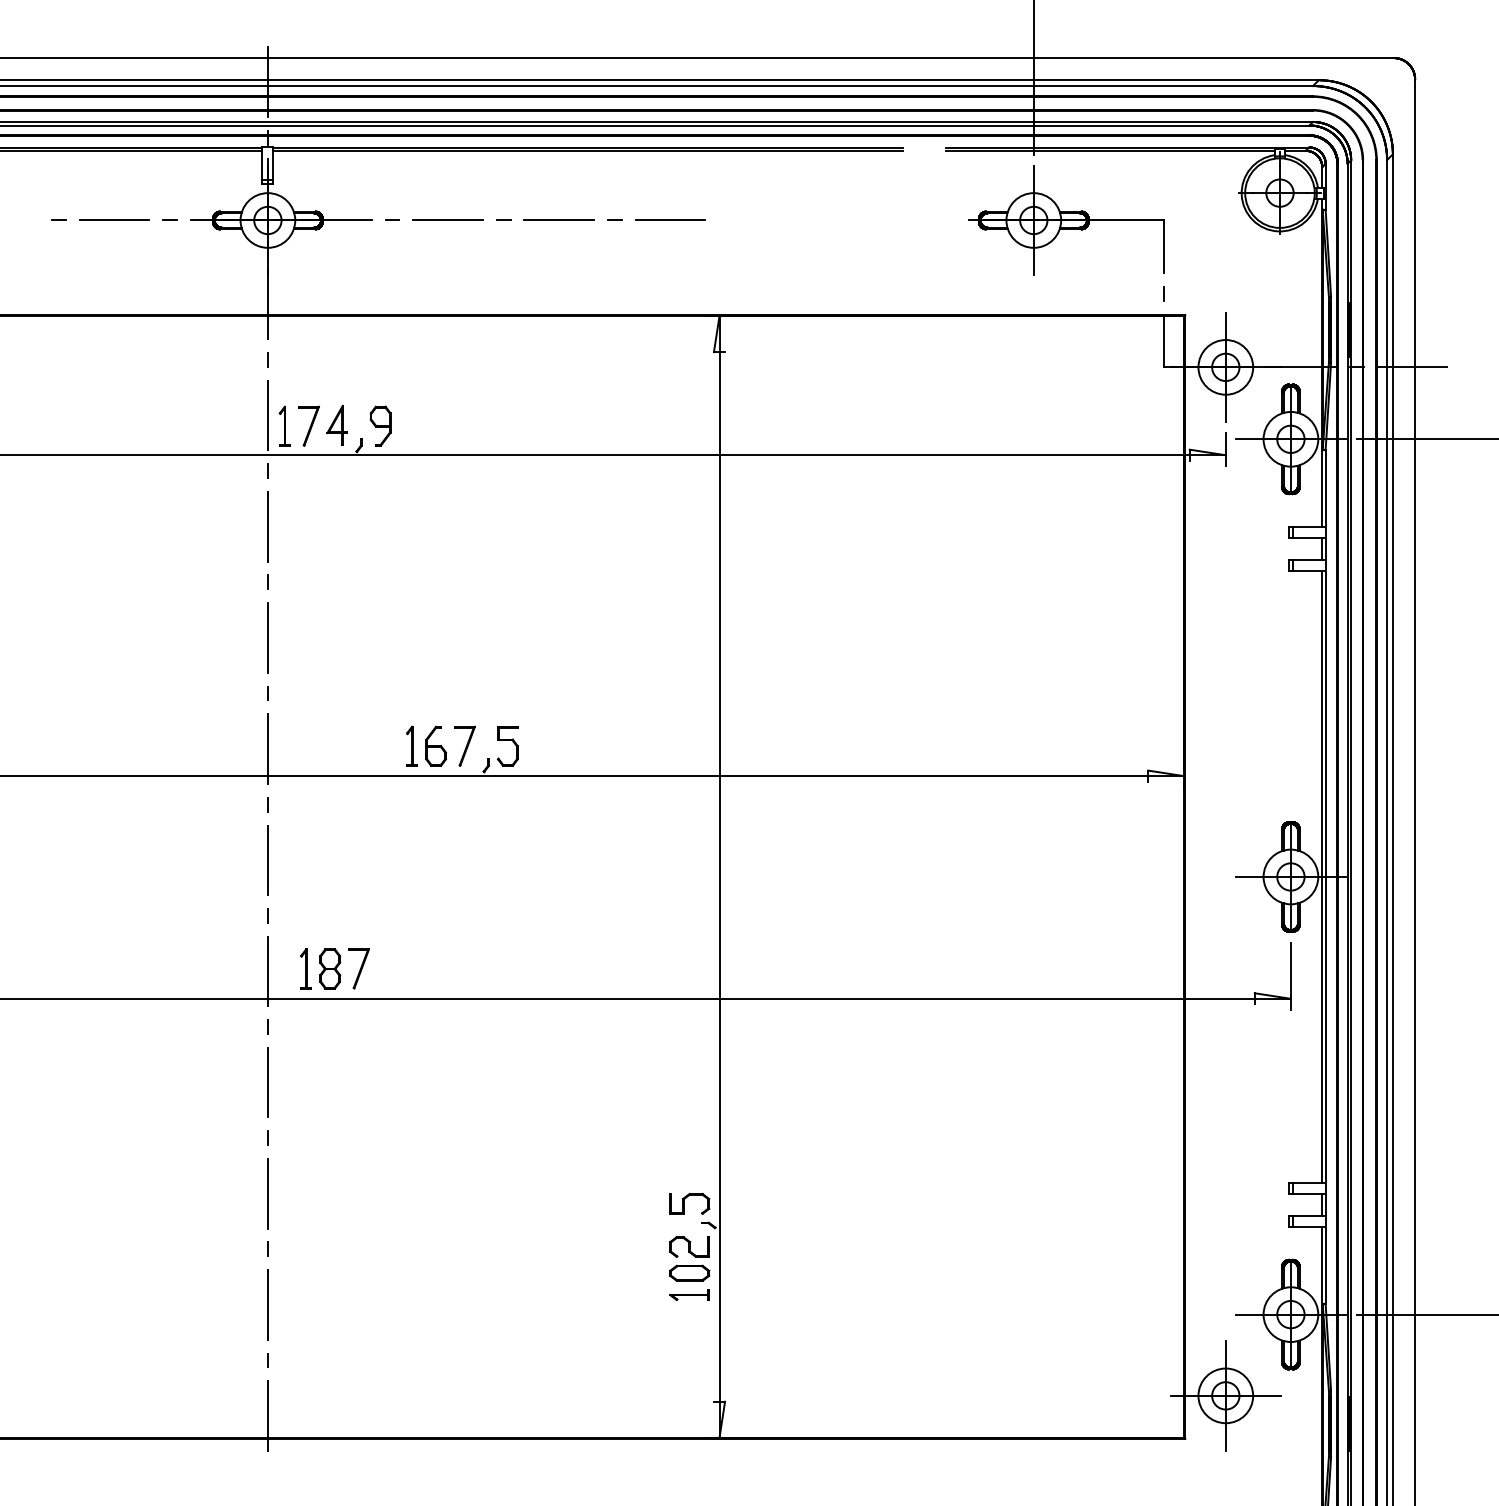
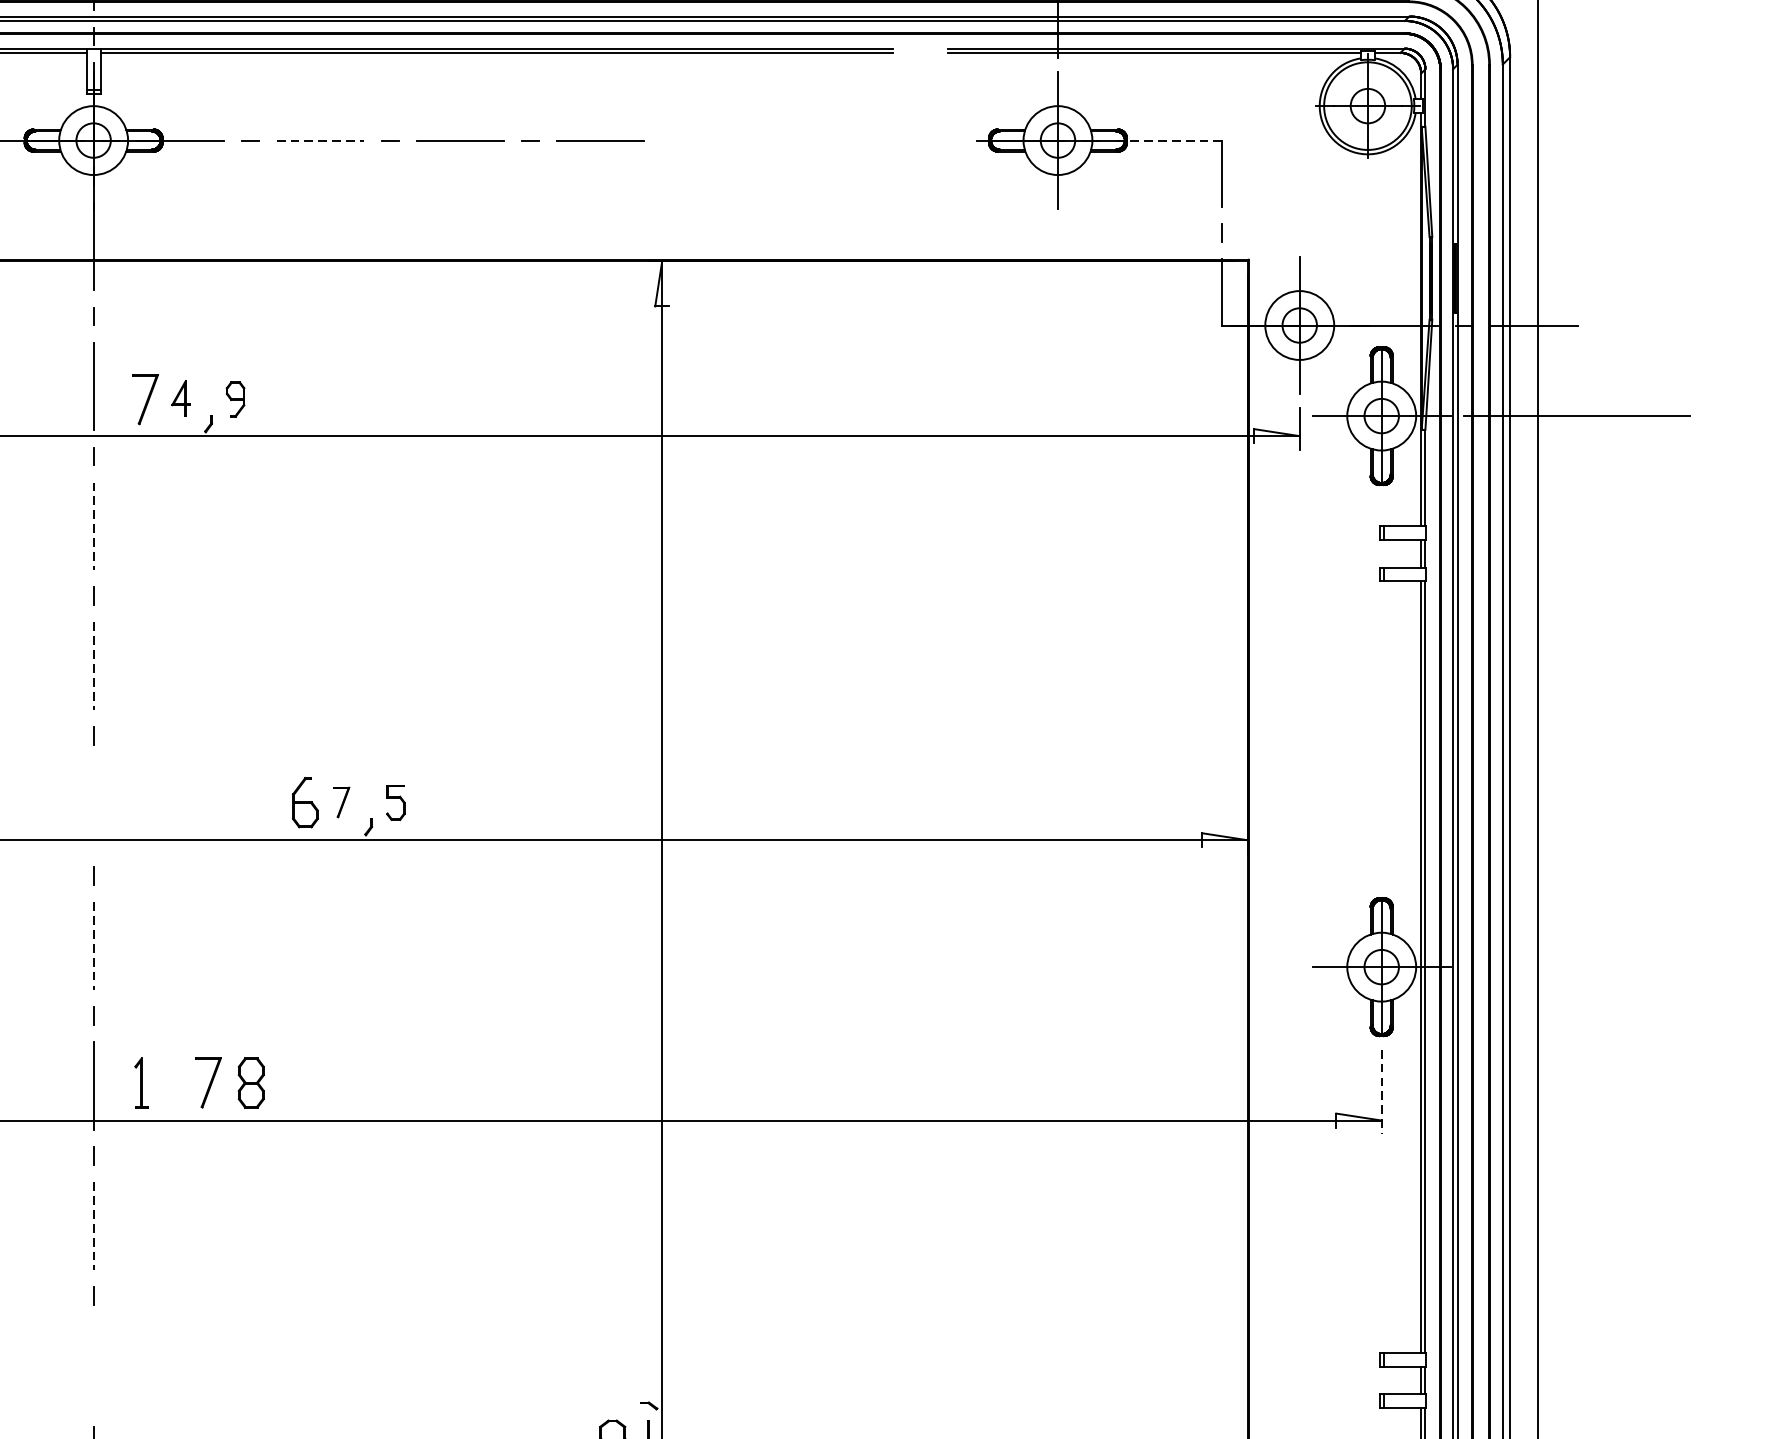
line: (448, 220) -> (321, 140), solid -> dashed
line: (1122, 220) -> (1169, 140), solid -> dashed
part: (336, 424) -> (180, 397), size x0.7
part: (284, 425) -> (114, 398), removed
part: (380, 425) -> (235, 398), size x0.7
line: (267, 526) -> (93, 525), solid -> dashed
line: (267, 637) -> (93, 665), solid -> dashed
part: (411, 745) -> (274, 801), removed
part: (464, 745) -> (341, 801), size x0.6
part: (507, 746) -> (395, 802), size x0.7
line: (267, 748) -> (93, 805), removed
line: (267, 860) -> (93, 946), solid -> dashed
part: (330, 968) -> (251, 1082), moved
line: (1290, 976) -> (1381, 1092), solid -> dashed
line: (267, 1082) -> (93, 1225), solid -> dashed
line: (267, 1193) -> (93, 1365), removed
part: (689, 1203) -> (624, 1378), removed

